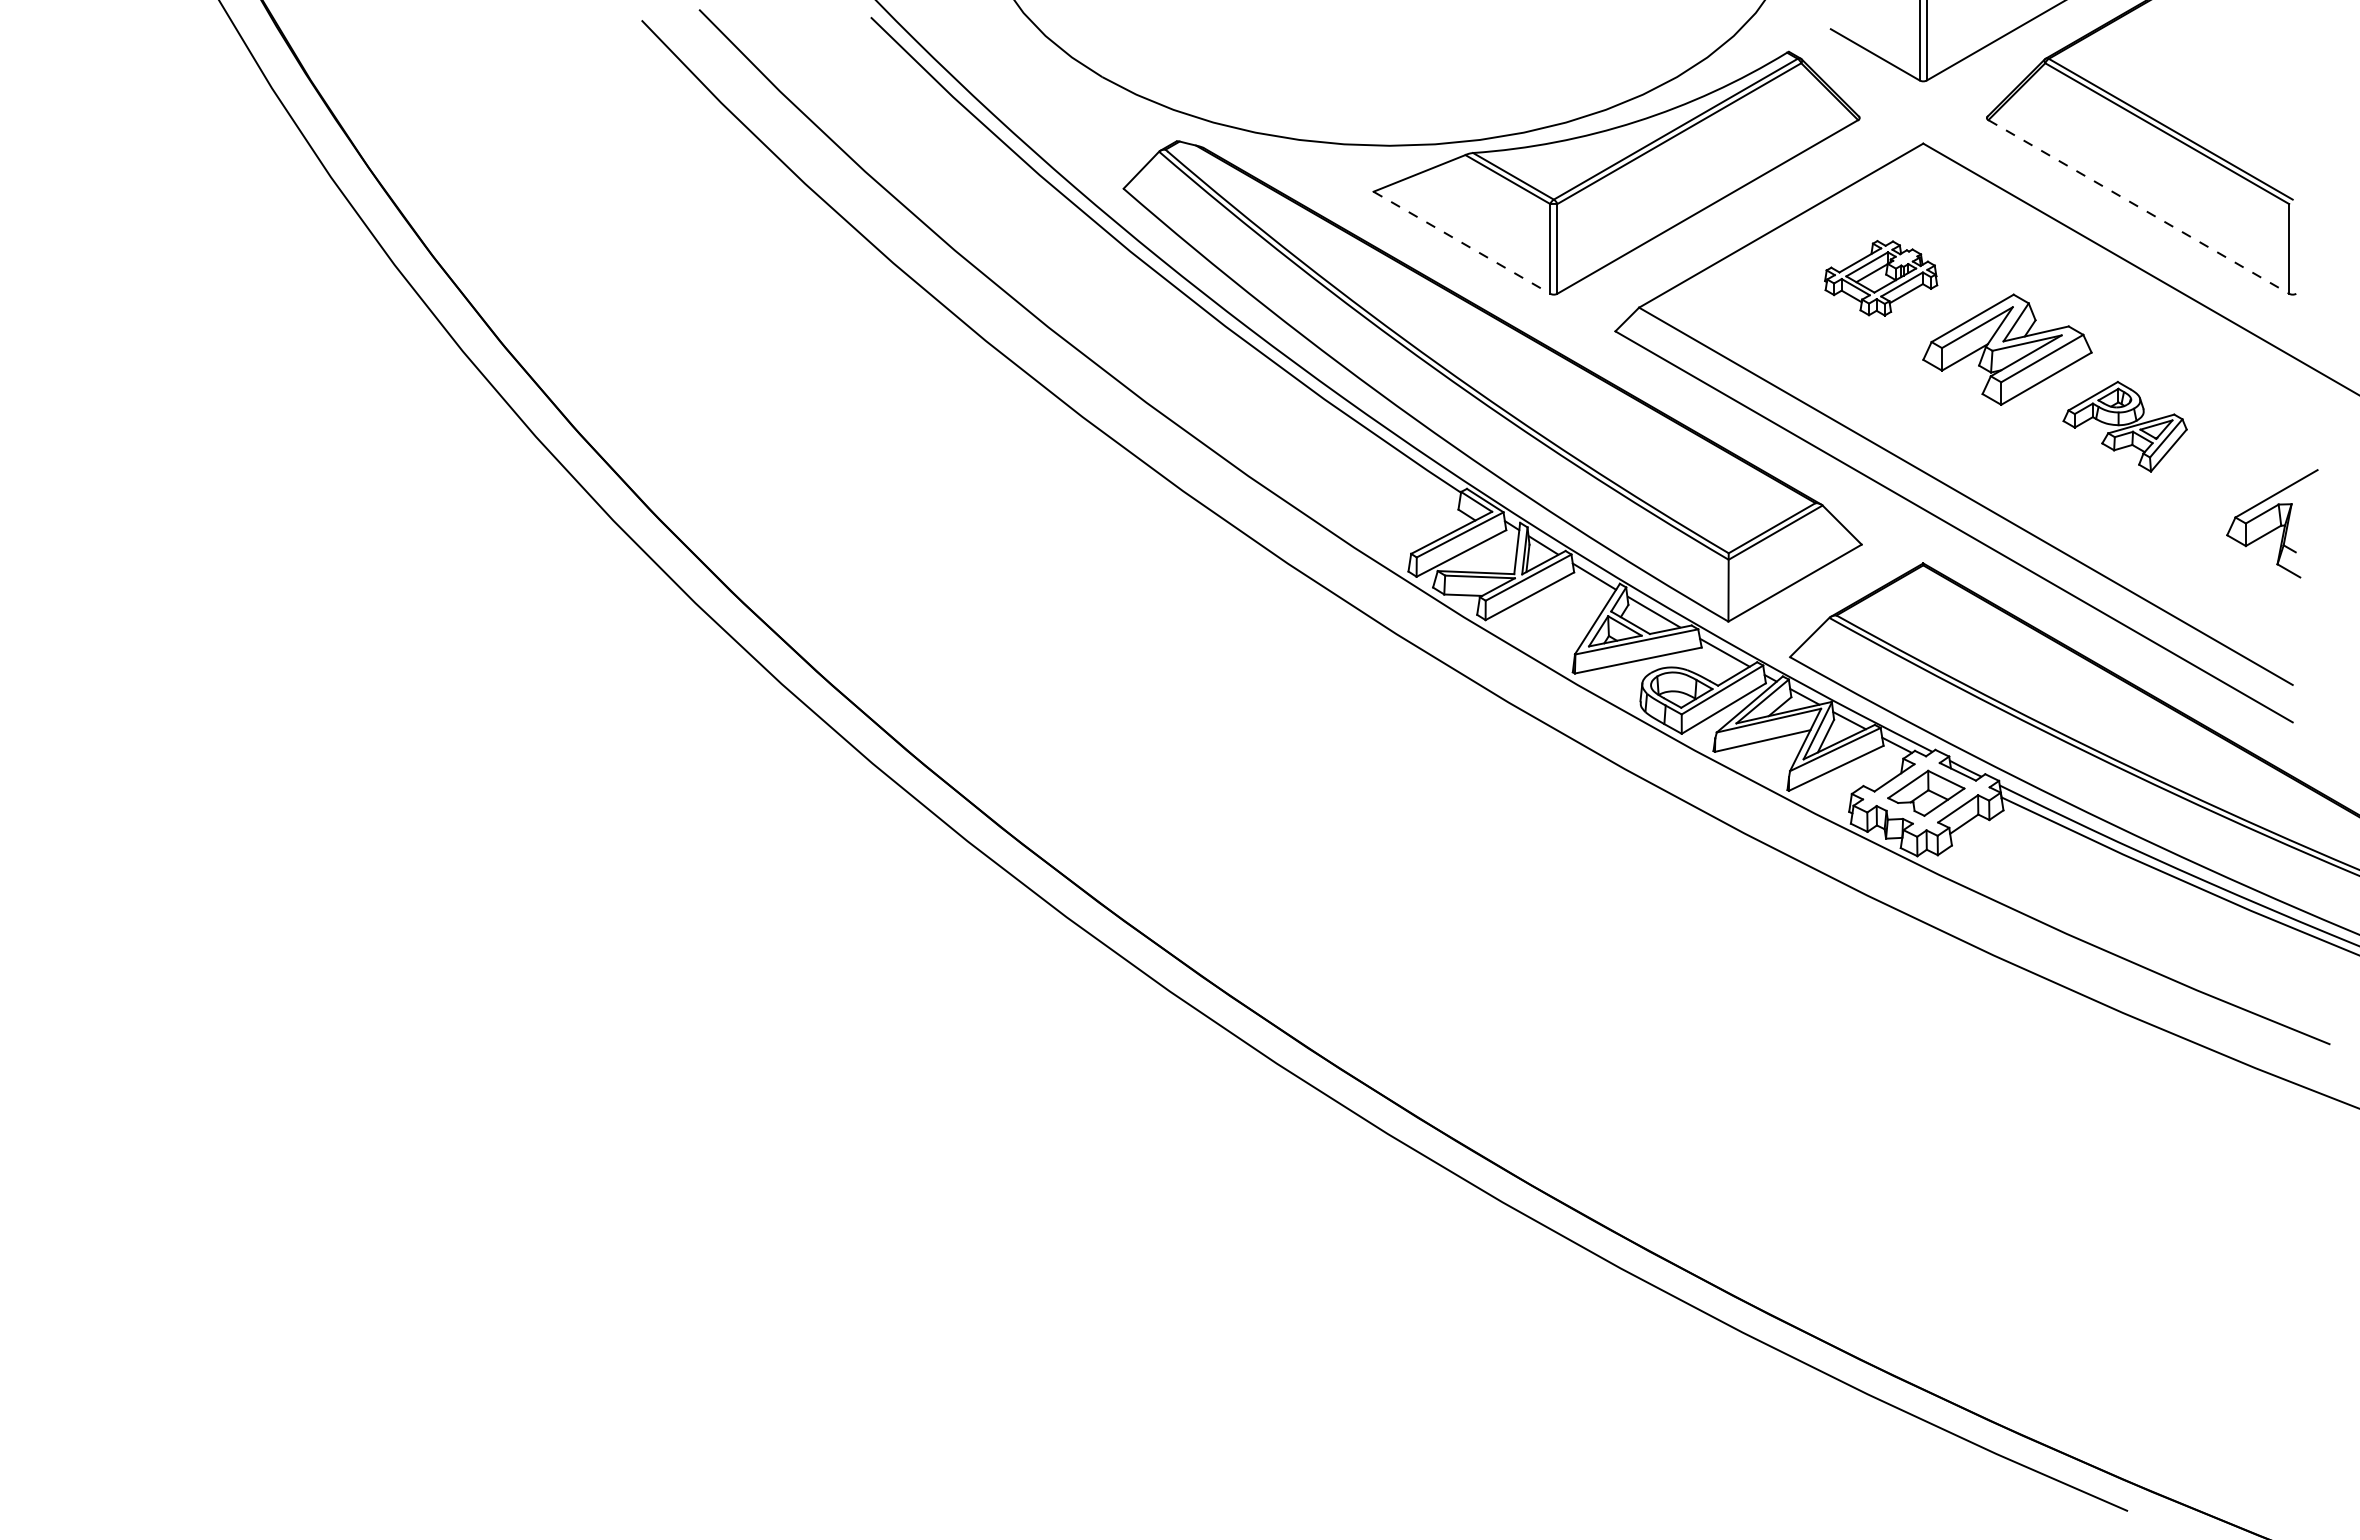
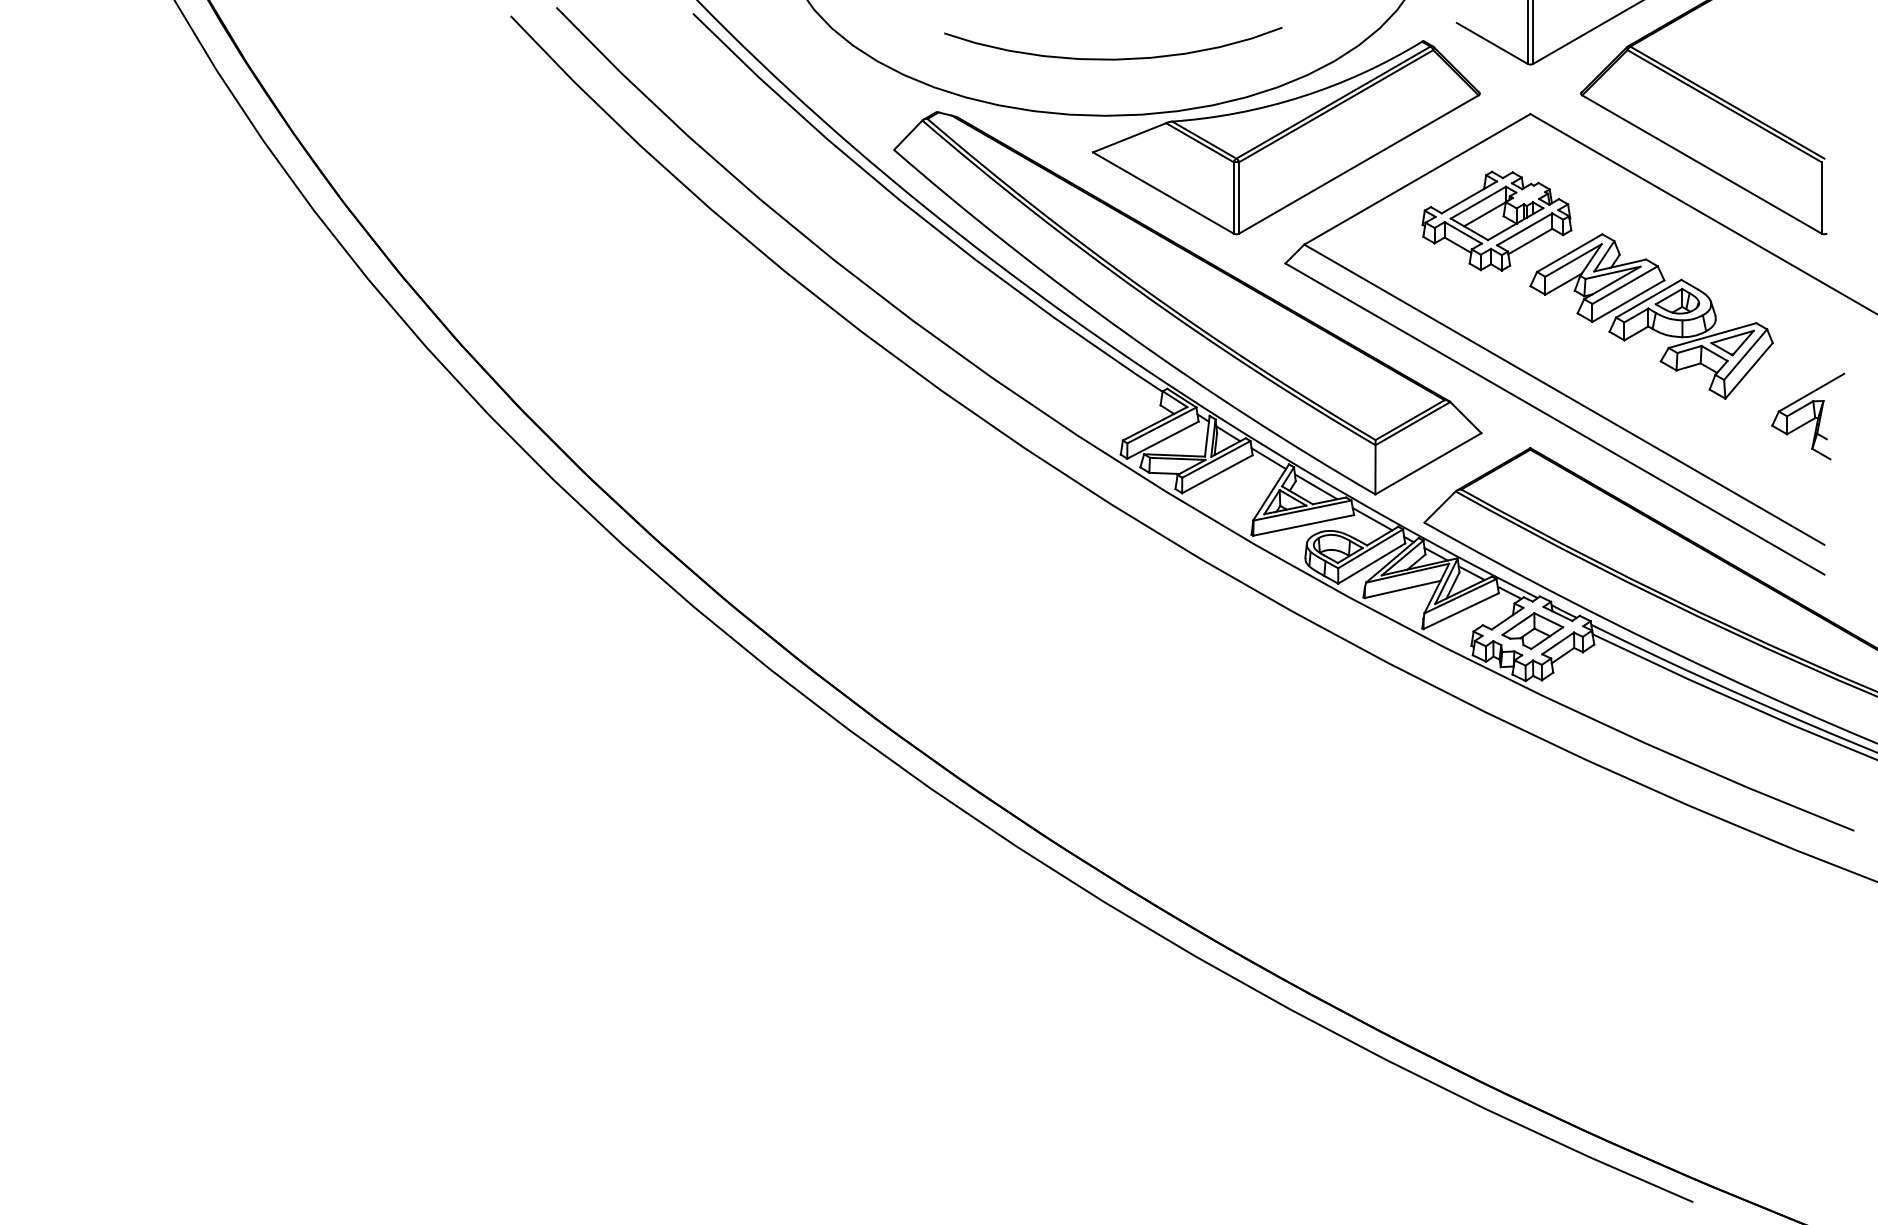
curve: (1398, 74) -> (1112, 59), added
line: (2138, 206) -> (1701, 164), dashed -> solid
line: (1462, 243) -> (1163, 193), dashed -> solid
part: (1880, 278) -> (1496, 221), size x1.67
part: (2124, 426) -> (1690, 339), size x1.67

